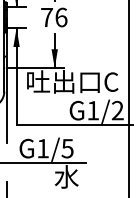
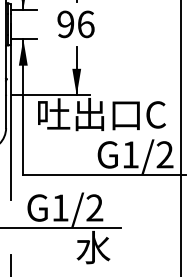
text: (46, 17) -> (65, 24), 76 -> 96
text: (67, 148) -> (94, 207), G1/5 -> G1/2

